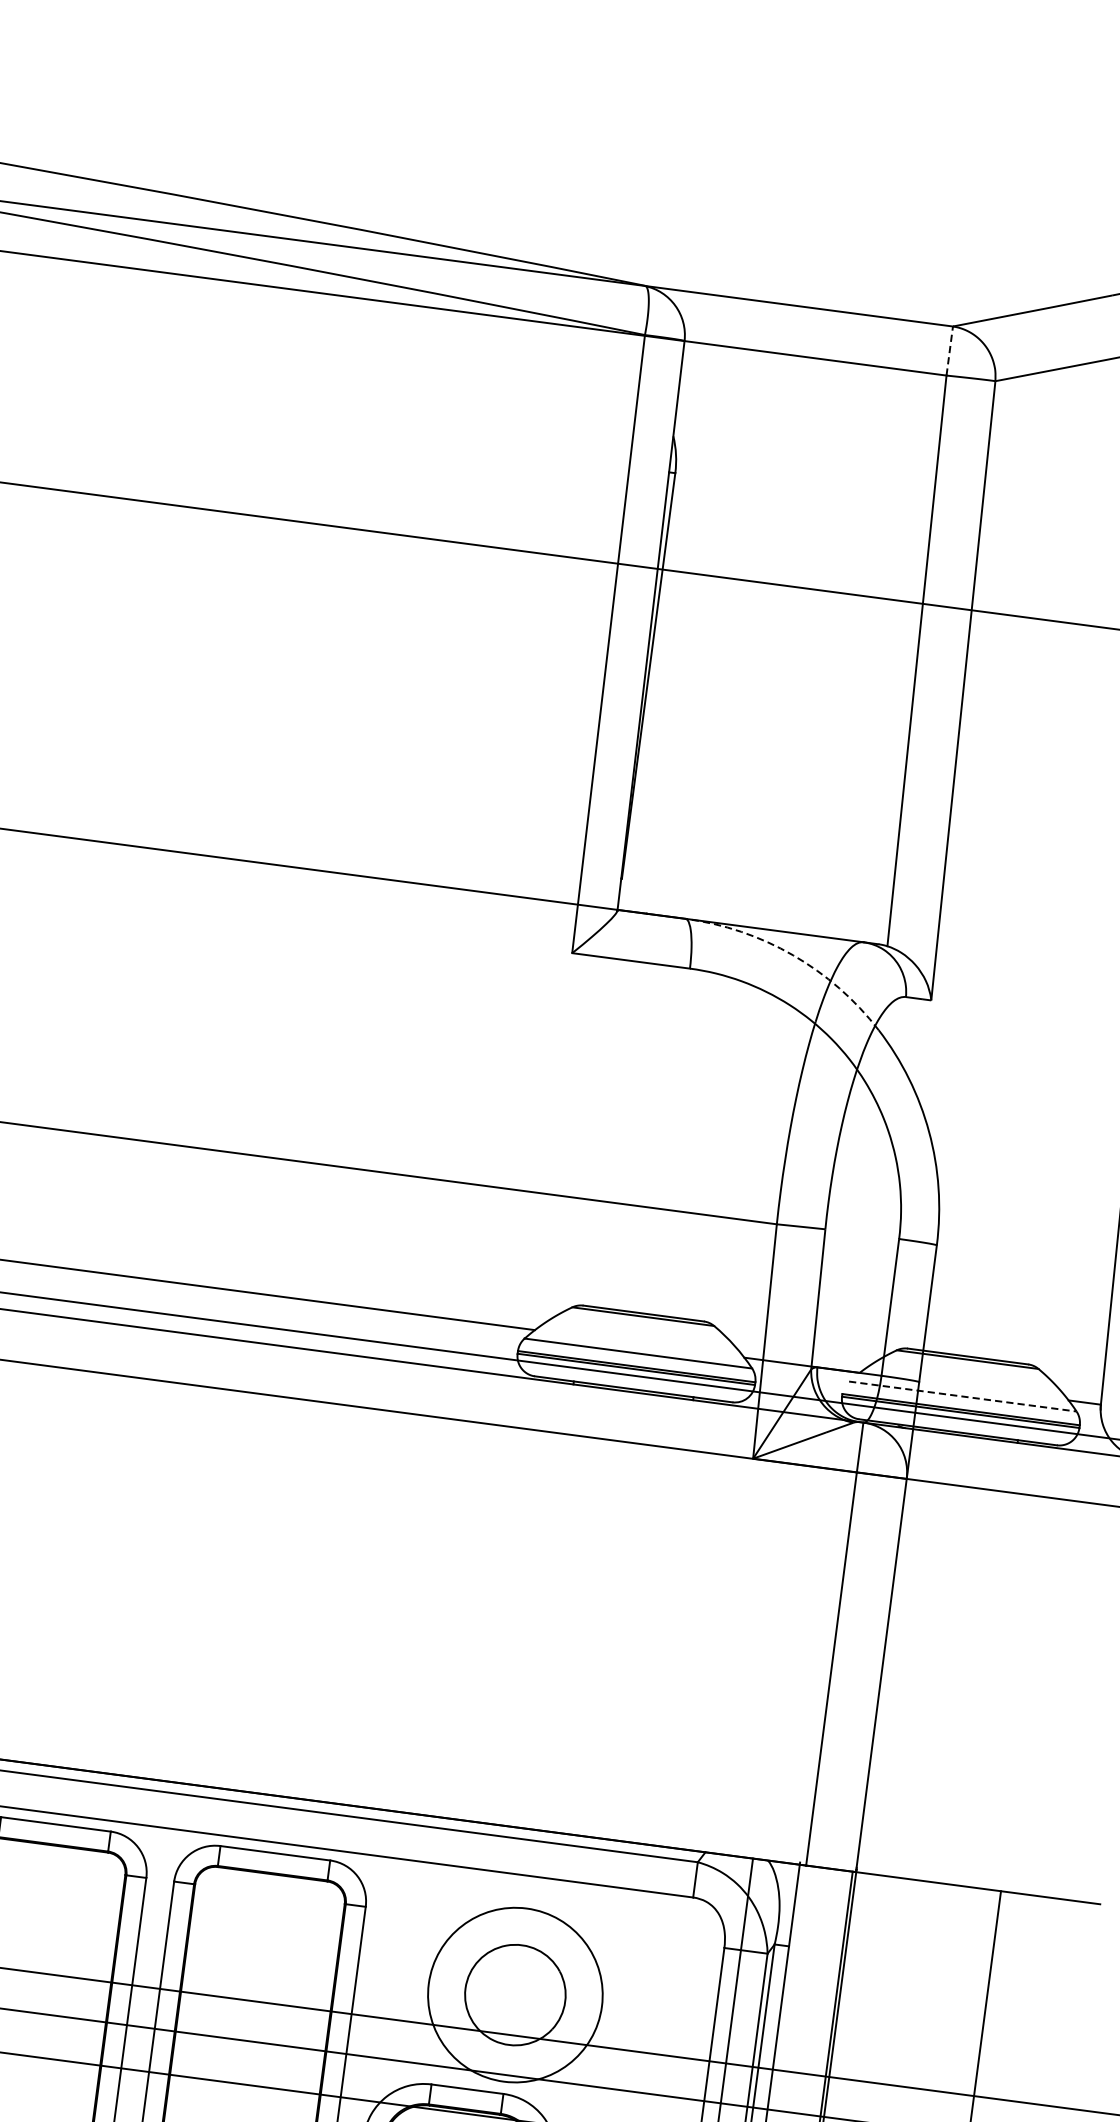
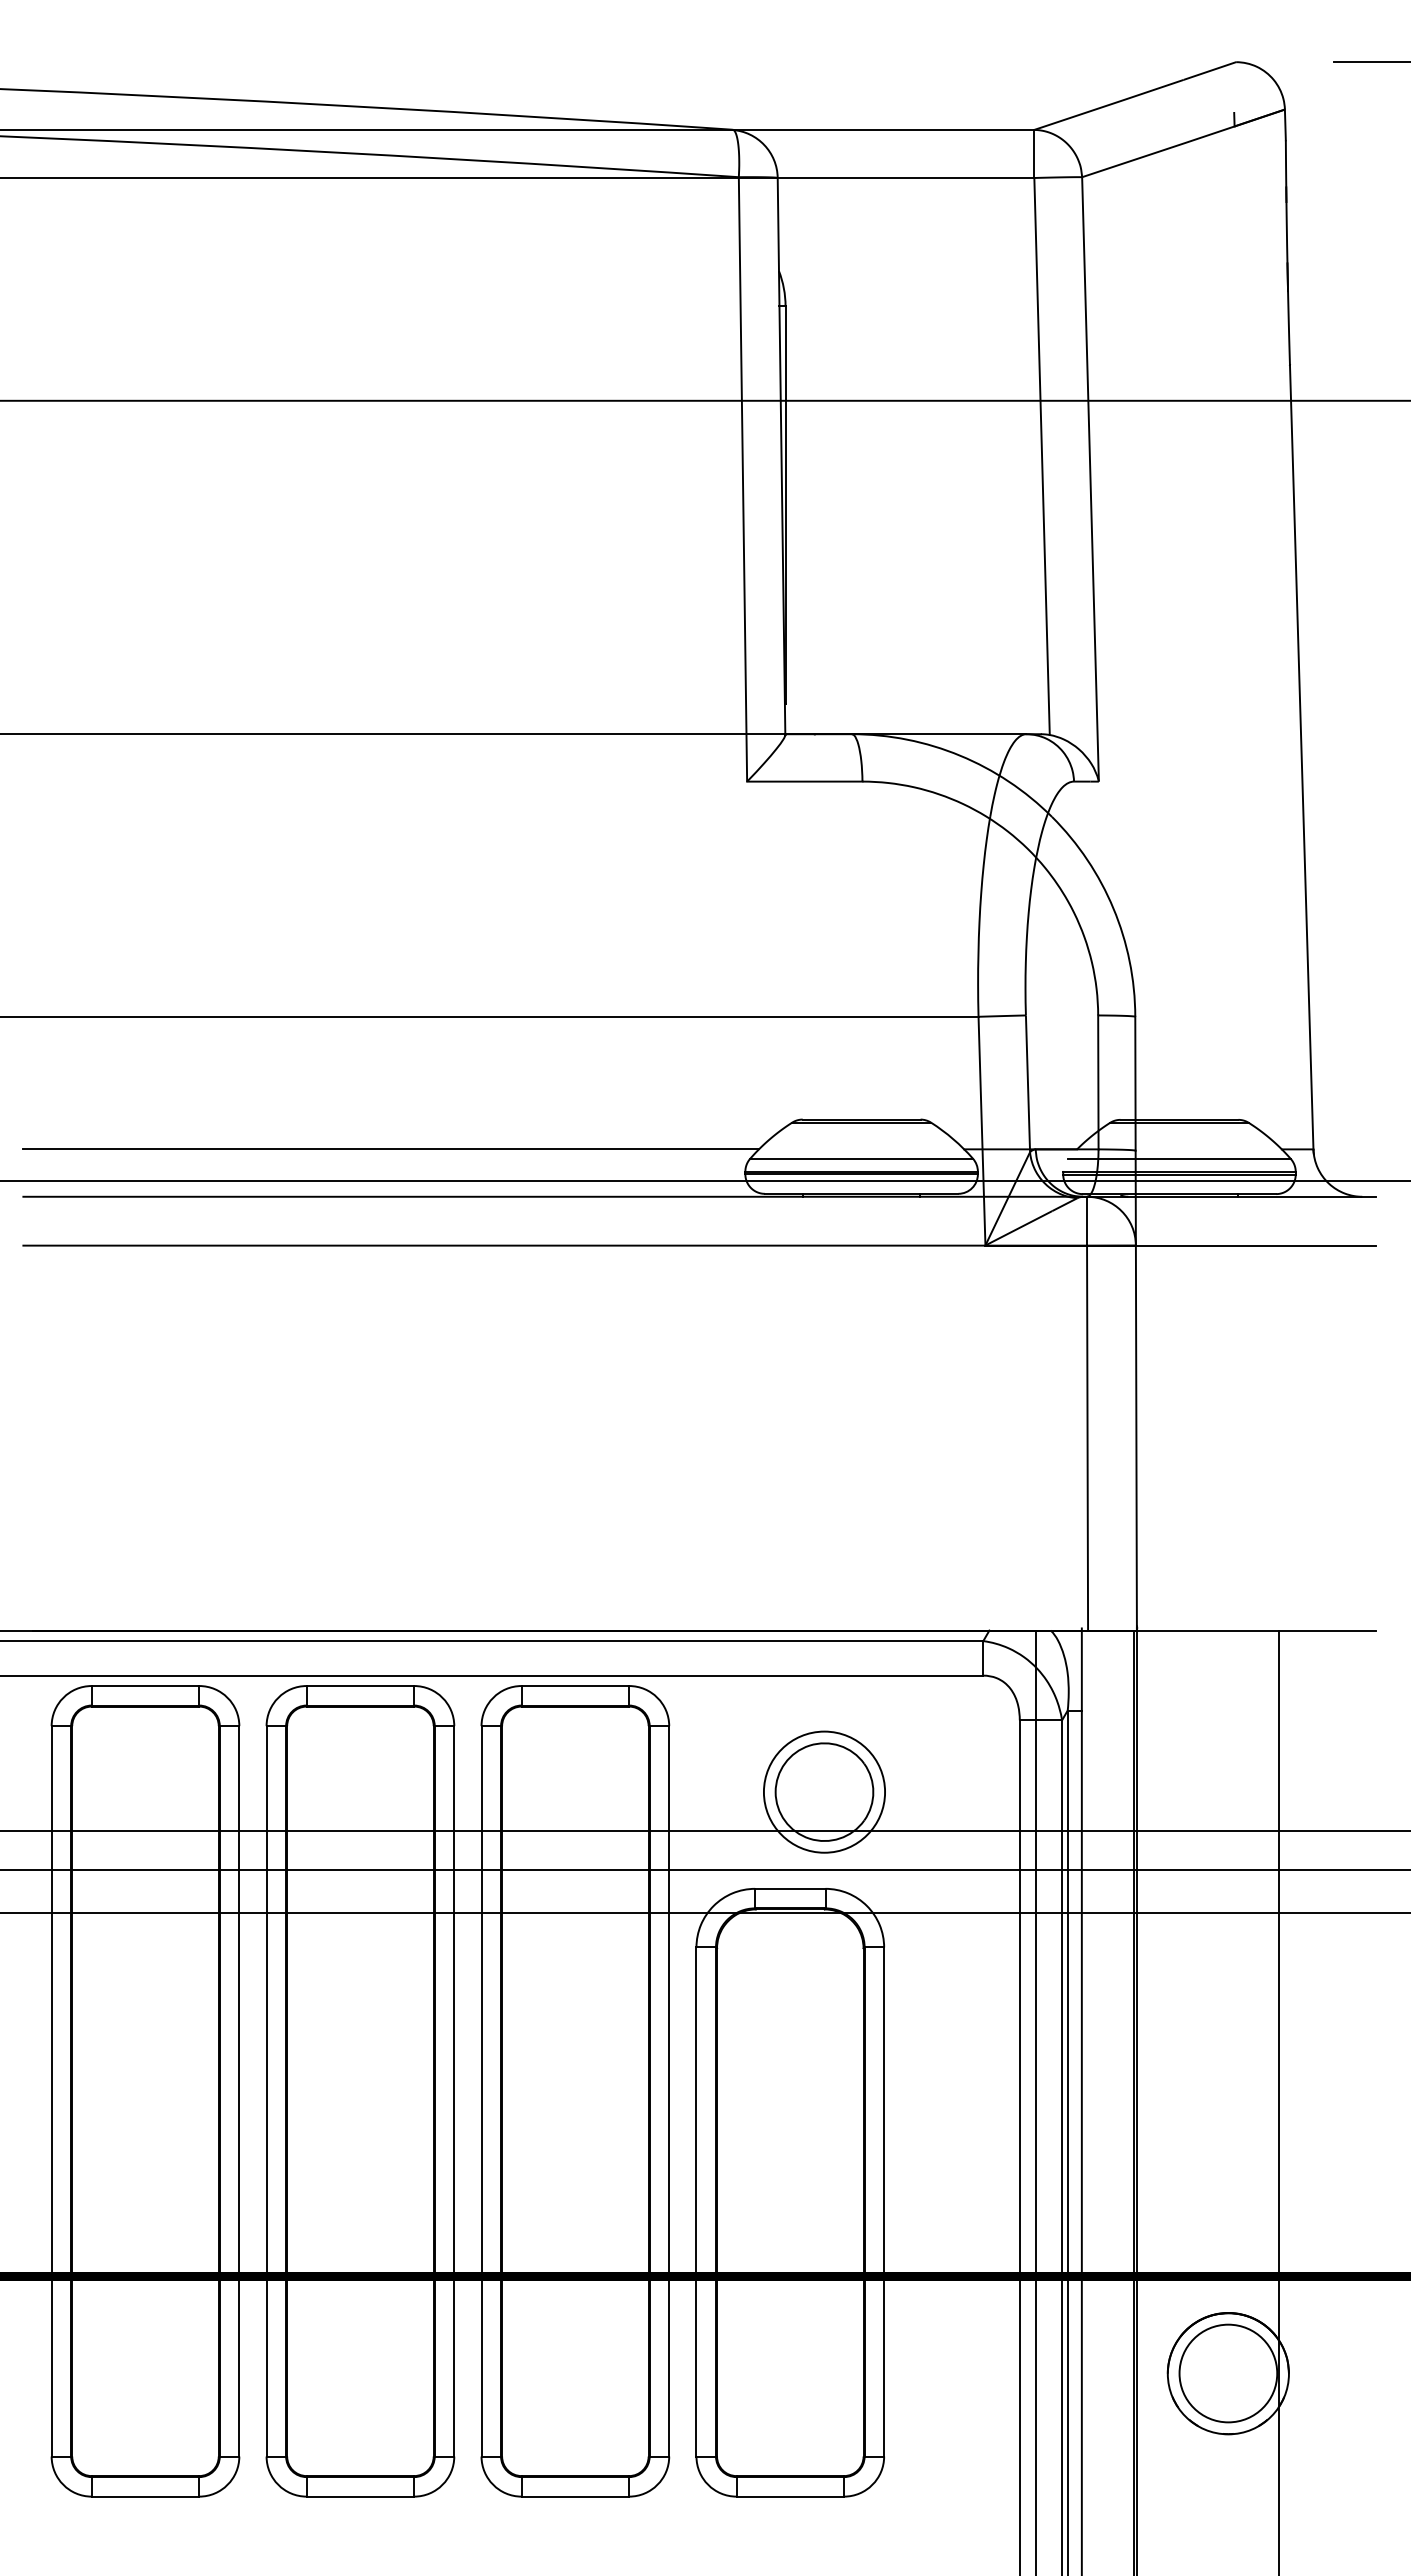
line: (949, 350) -> (1034, 153), dashed -> solid
arc: (793, 955) -> (960, 755), dashed -> solid
line: (962, 1396) -> (1179, 1159), dashed -> solid
circle: (515, 1994) -> (824, 1791), size x0.71

